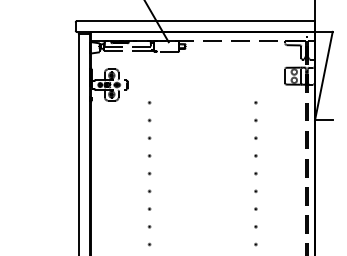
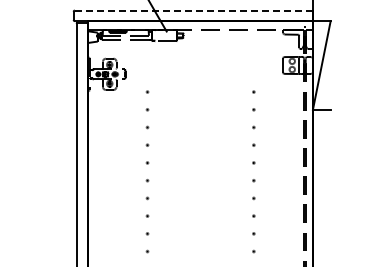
line: (196, 21) -> (194, 10), solid -> dashed

